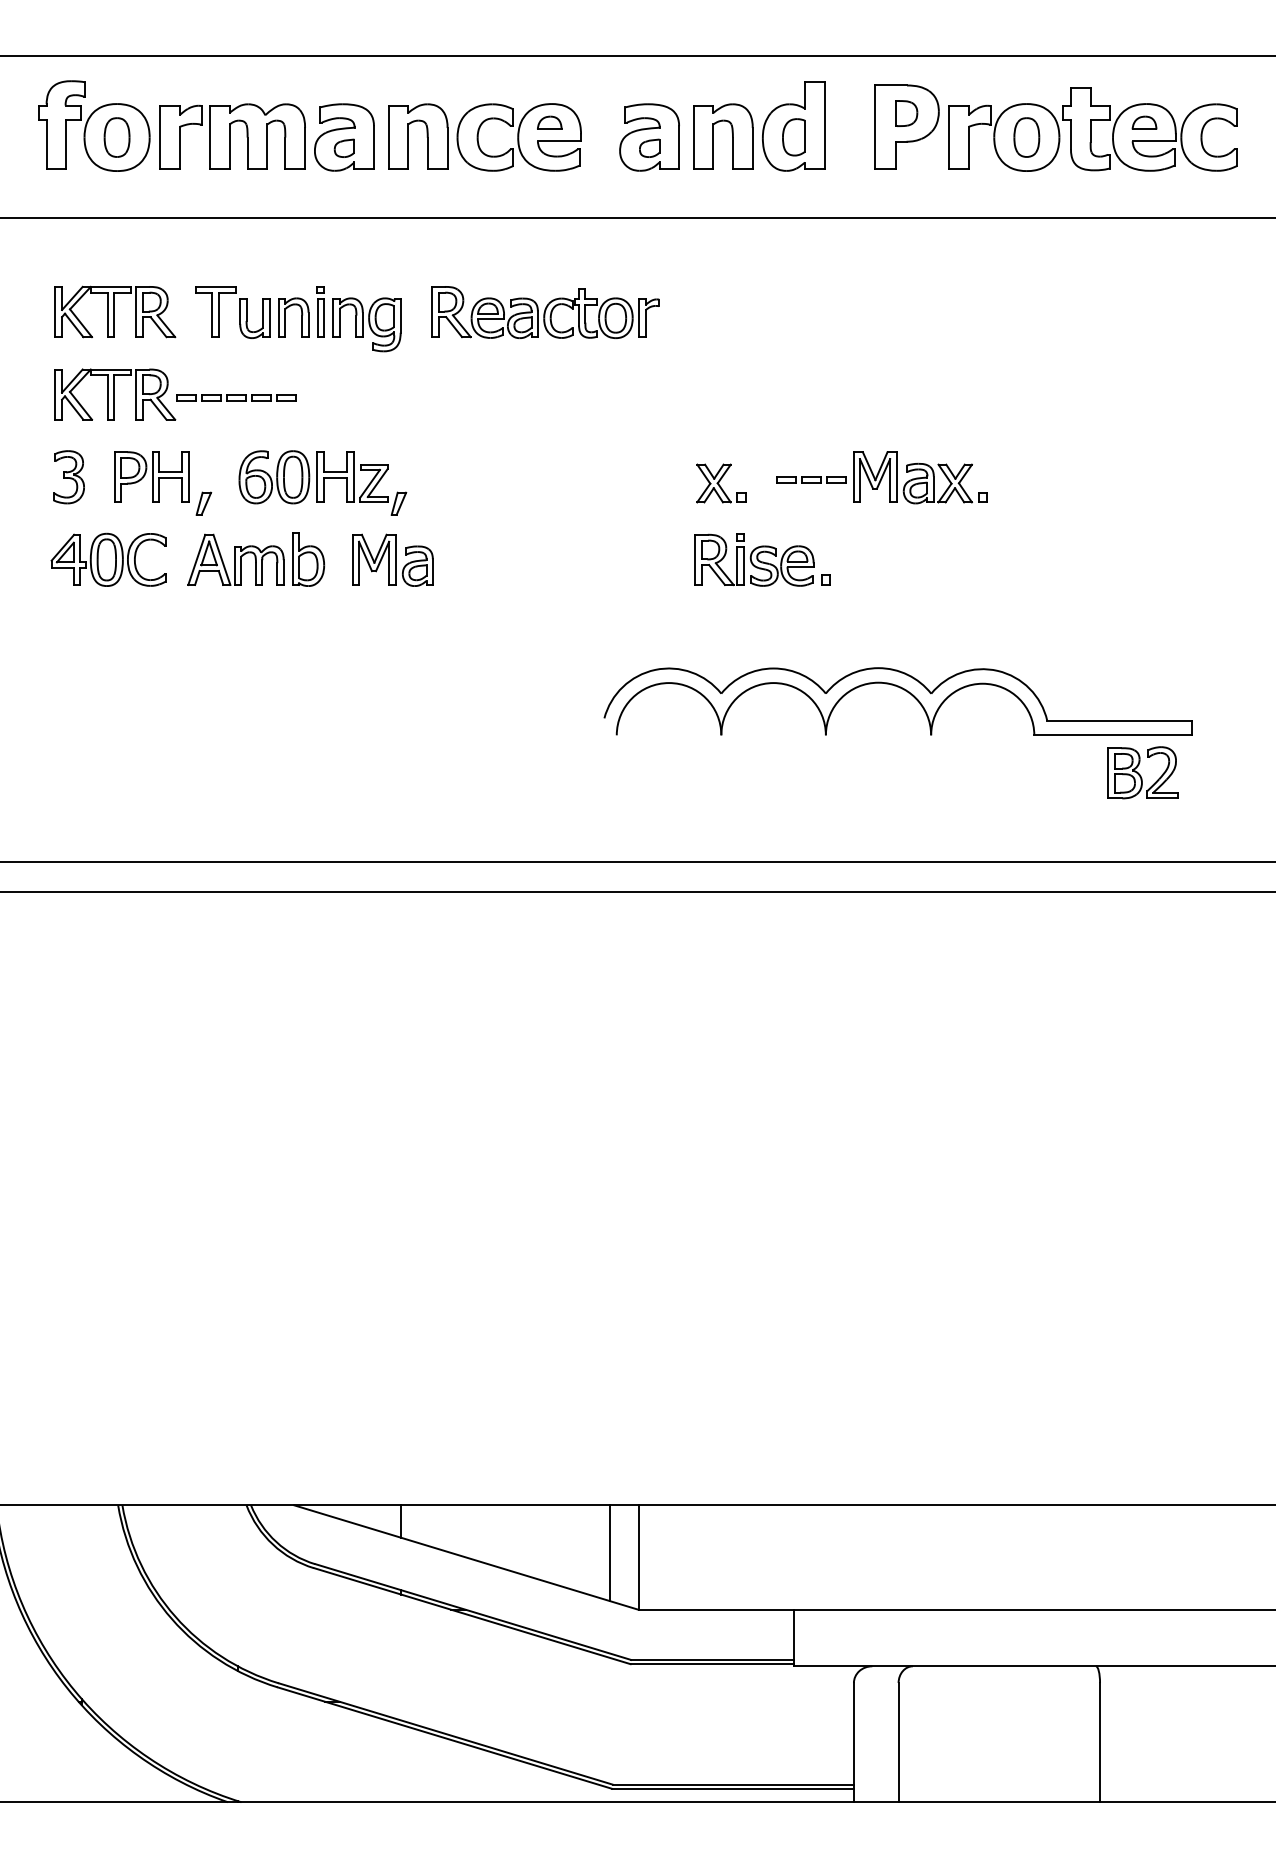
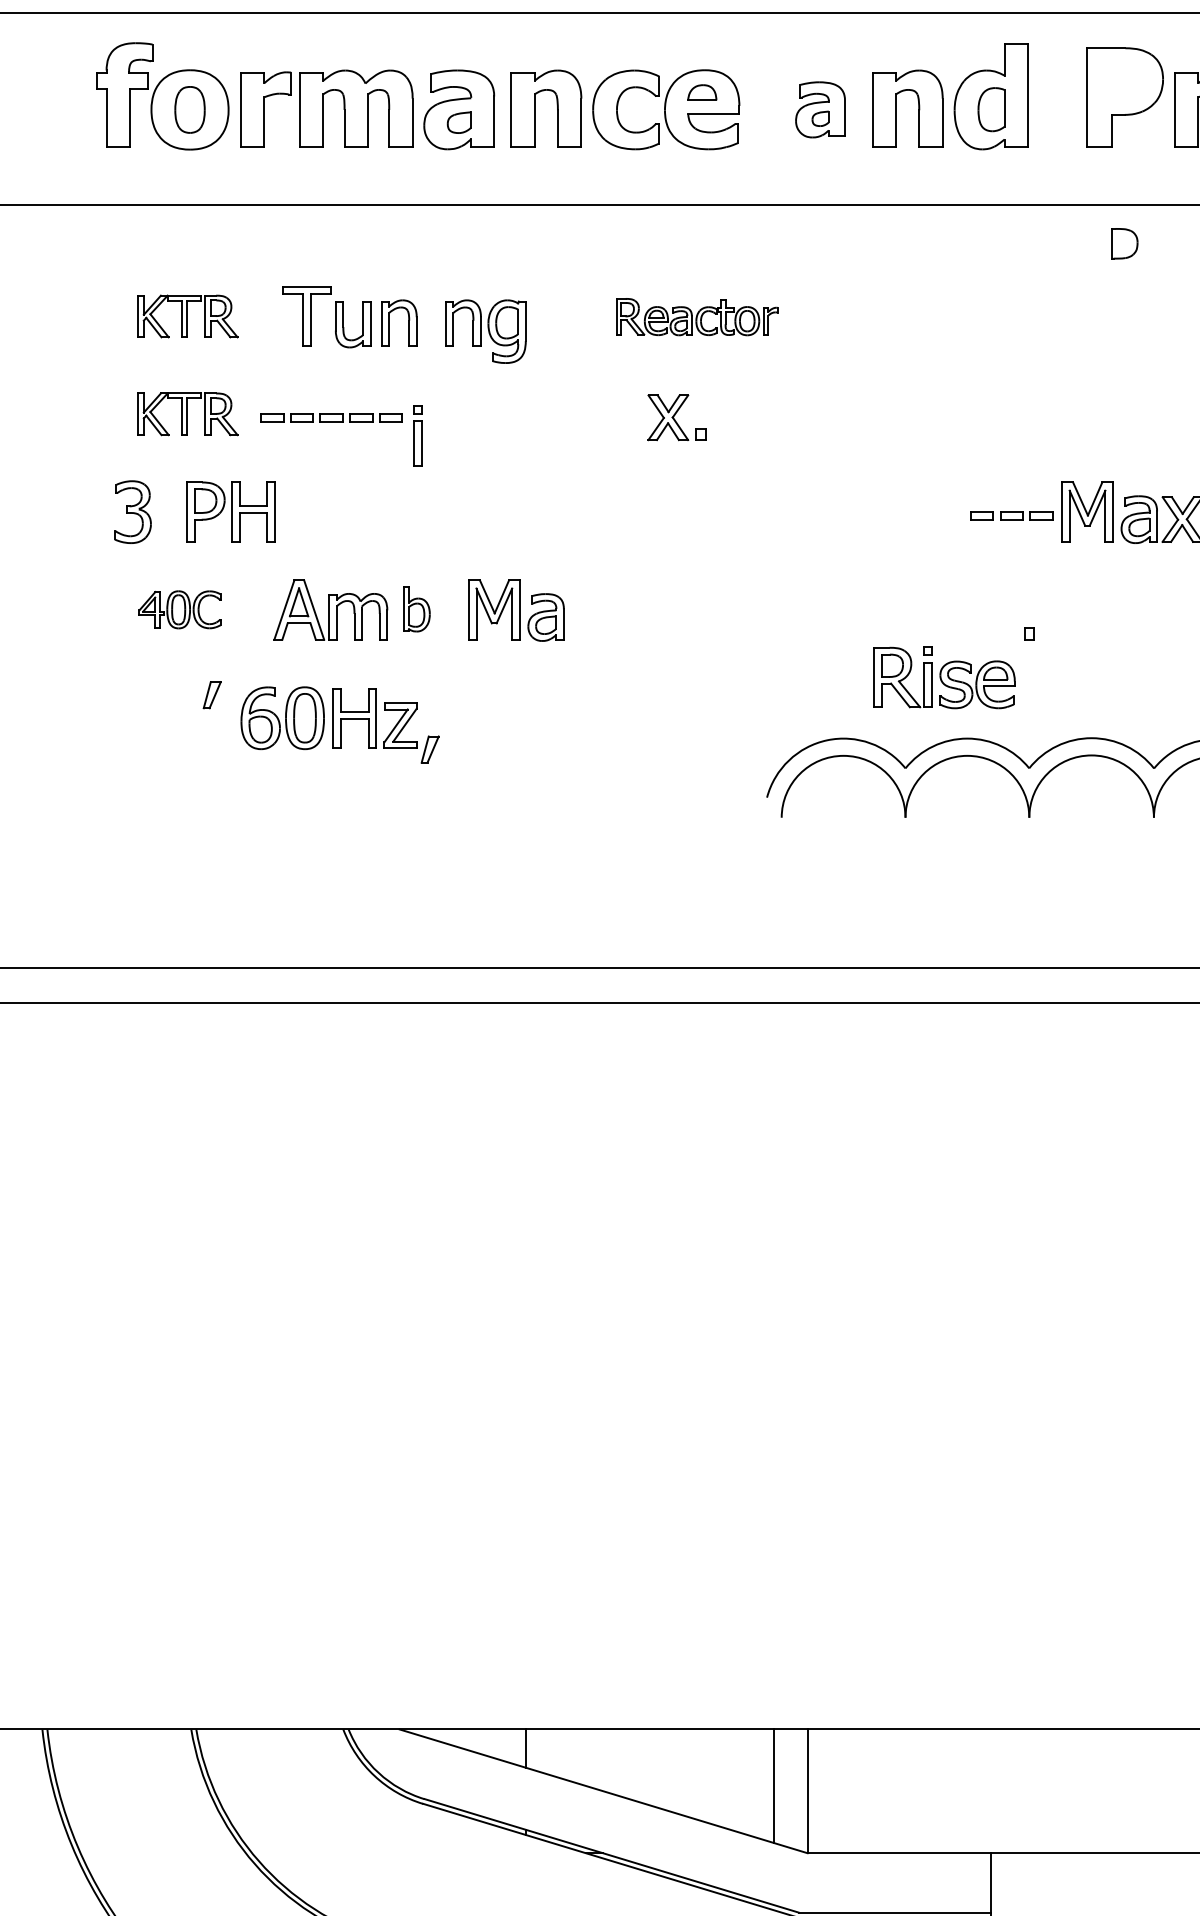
part: (906, 113) -> (1124, 243), moved
part: (649, 137) -> (820, 109), size x0.7
part: (115, 311) -> (188, 315), size x0.7
part: (320, 311) -> (417, 435), moved
part: (545, 312) -> (697, 317), size x0.6
part: (115, 394) -> (188, 414), size x0.7
part: (322, 482) -> (339, 724), moved
part: (721, 483) -> (677, 417), moved
part: (203, 503) -> (211, 694), moved
part: (108, 559) -> (179, 609), size x0.6
part: (308, 559) -> (416, 609), size x0.7
part: (754, 559) -> (944, 677), moved

